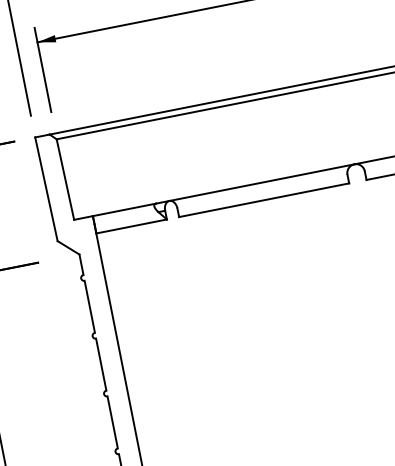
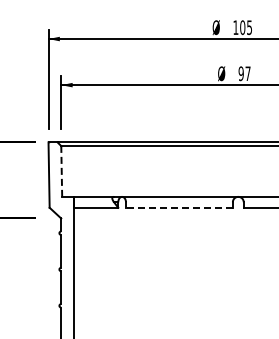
line: (65, 179) -> (61, 171), solid -> dashed
line: (262, 200) -> (178, 207), solid -> dashed

